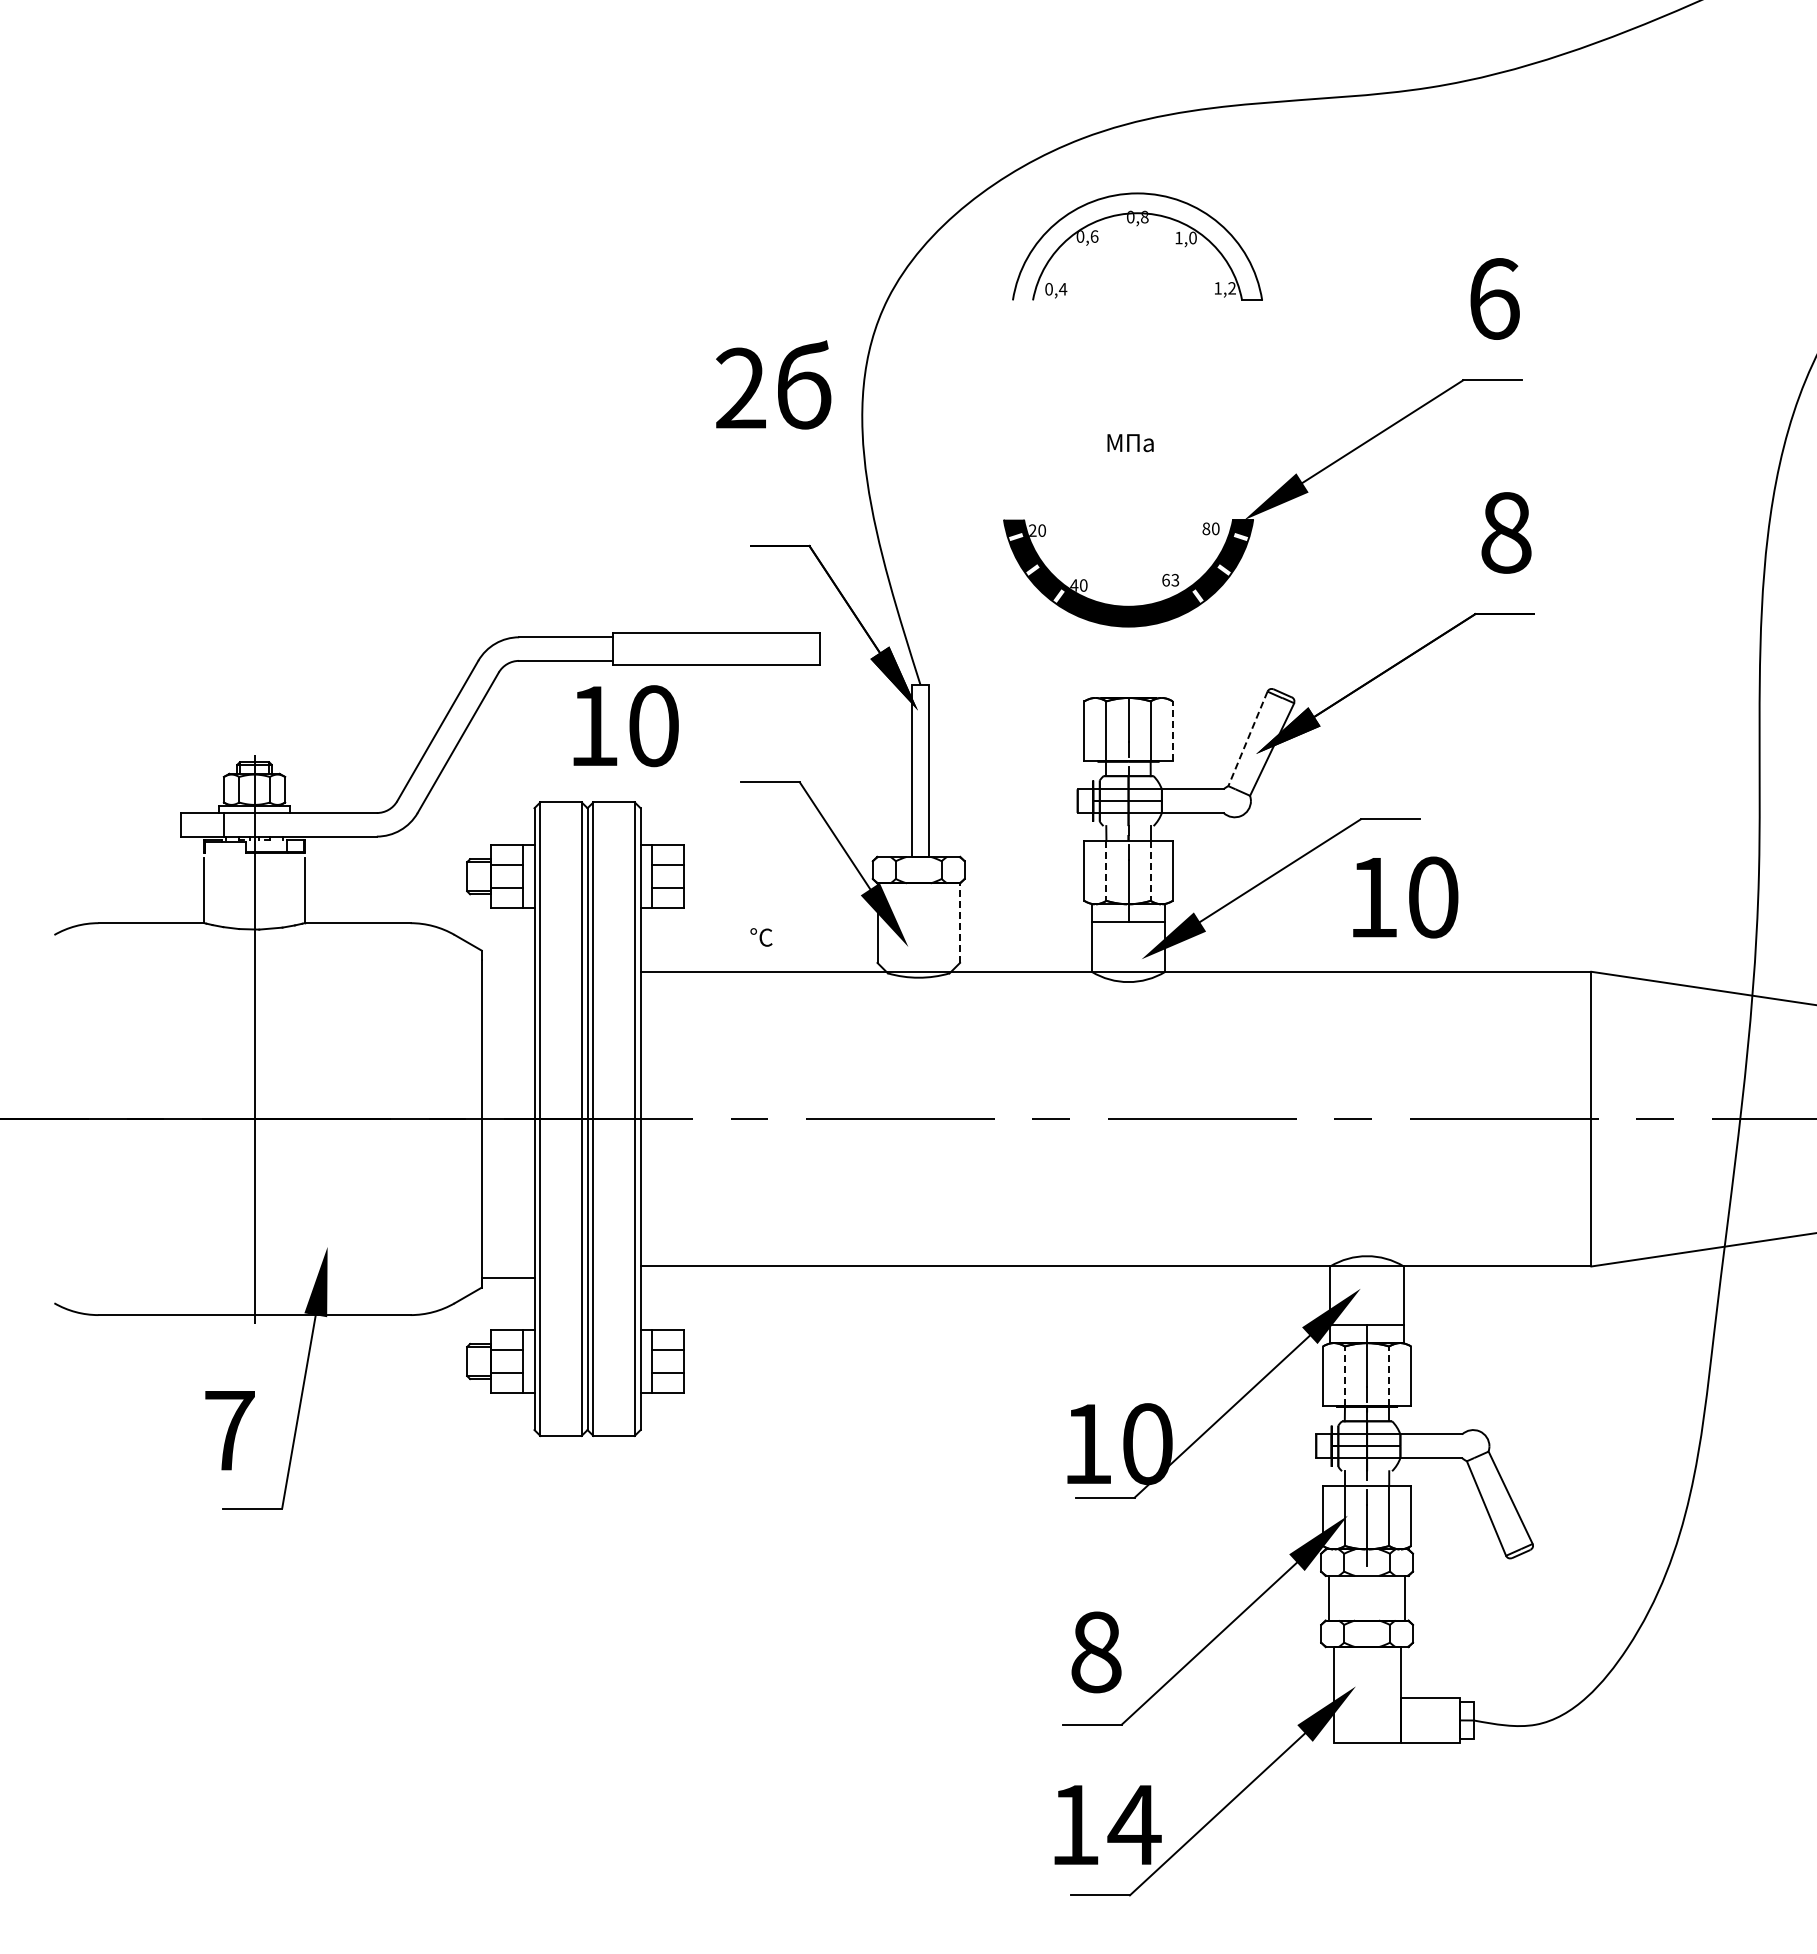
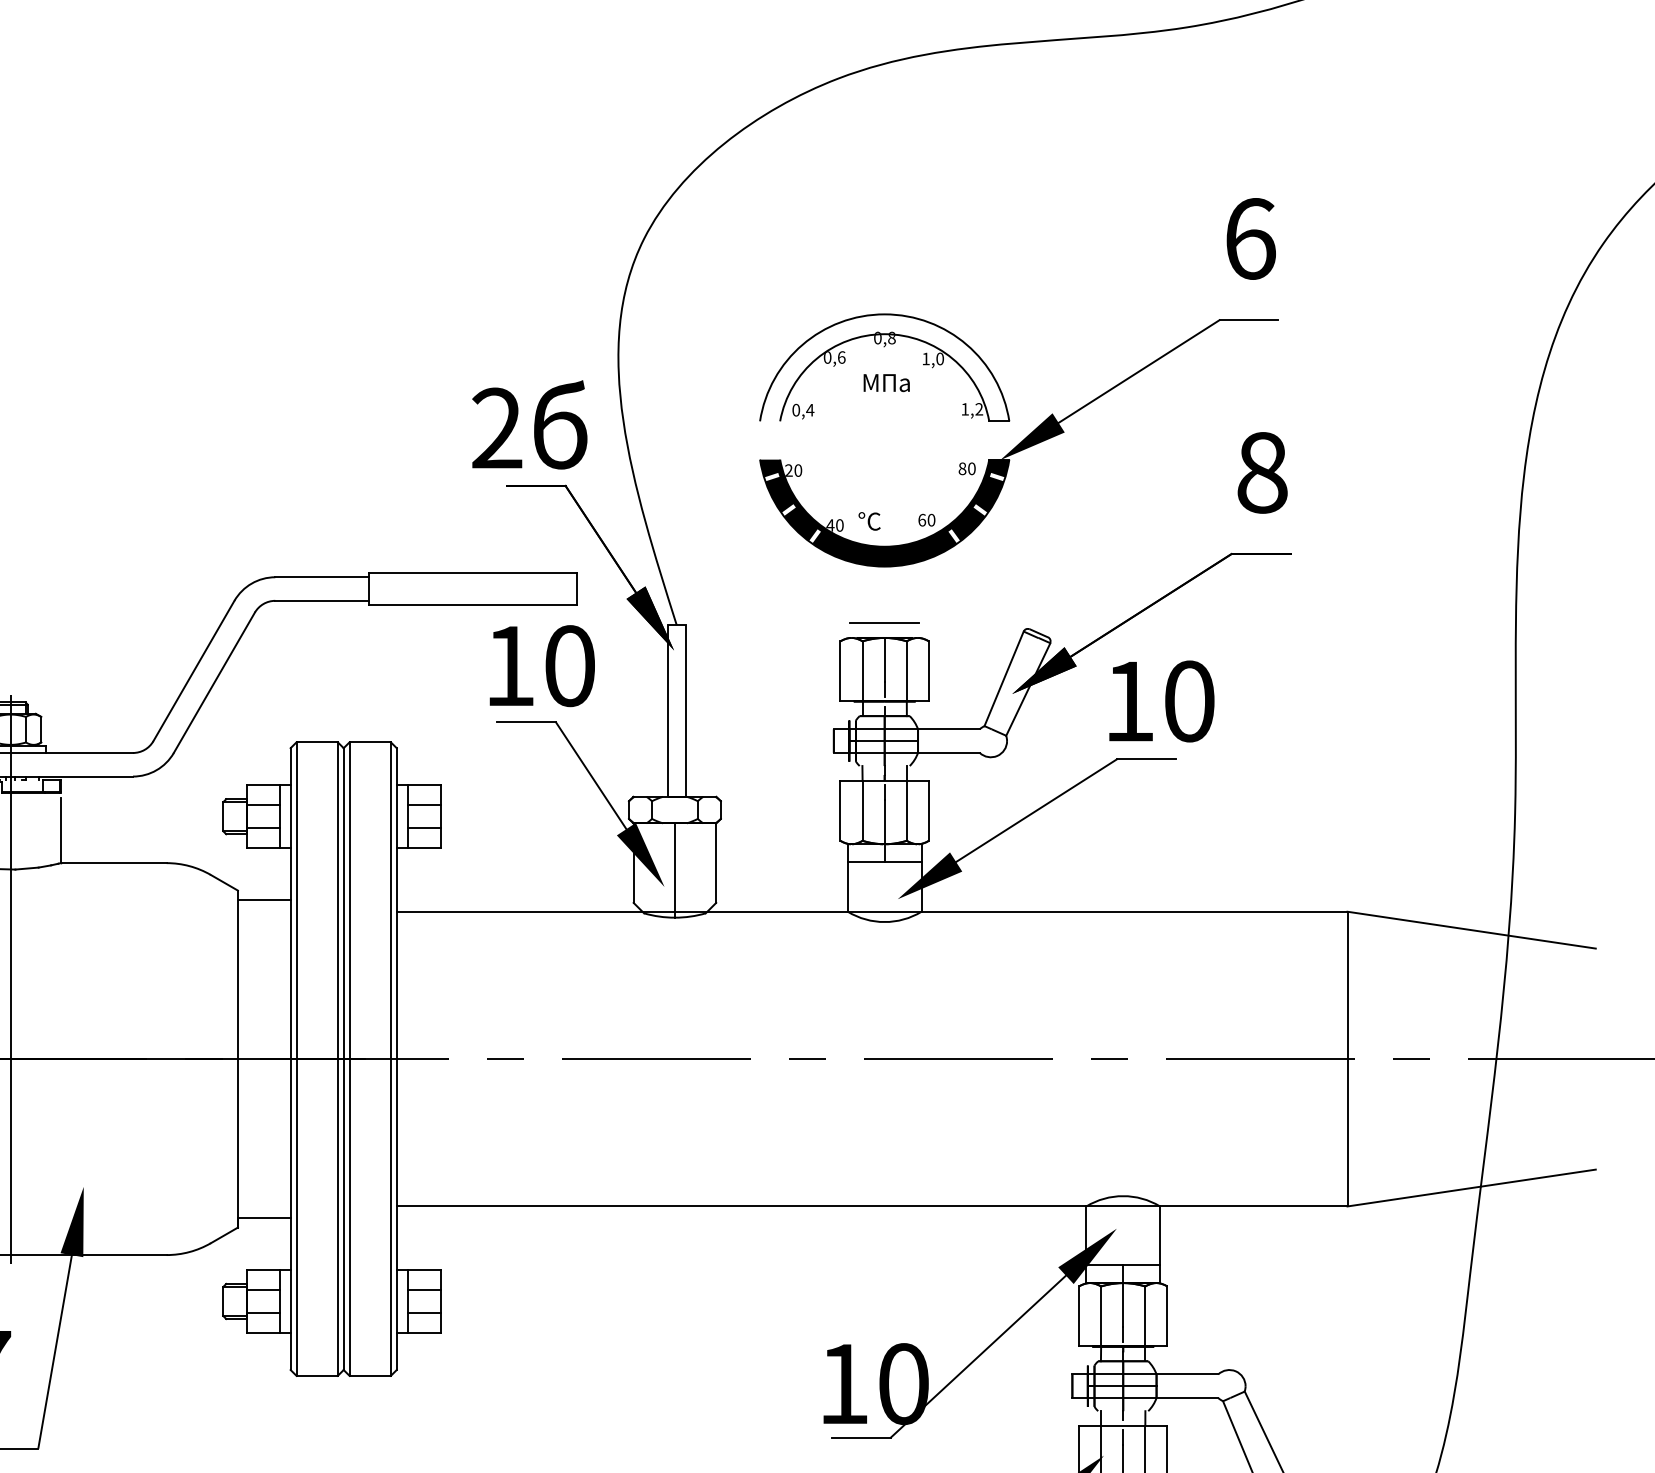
part: (1137, 226) -> (884, 347), moved
text: (773, 384) -> (529, 424), moved
text: (1175, 580) -> (931, 520), 63 -> 60
line: (1128, 683) -> (884, 623), added
text: (625, 726) -> (541, 666), moved
line: (1172, 731) -> (928, 671), dashed -> solid
line: (1247, 739) -> (1003, 679), dashed -> solid
line: (1106, 870) -> (862, 810), dashed -> solid
line: (1150, 870) -> (906, 810), dashed -> solid
text: (1405, 897) -> (1161, 701), moved
line: (960, 923) -> (716, 863), dashed -> solid
line: (918, 930) -> (674, 870), added
text: (761, 937) -> (869, 521), moved
line: (508, 960) -> (264, 900), added
line: (1344, 1376) -> (1100, 1316), dashed -> solid
line: (1389, 1376) -> (1145, 1316), dashed -> solid

